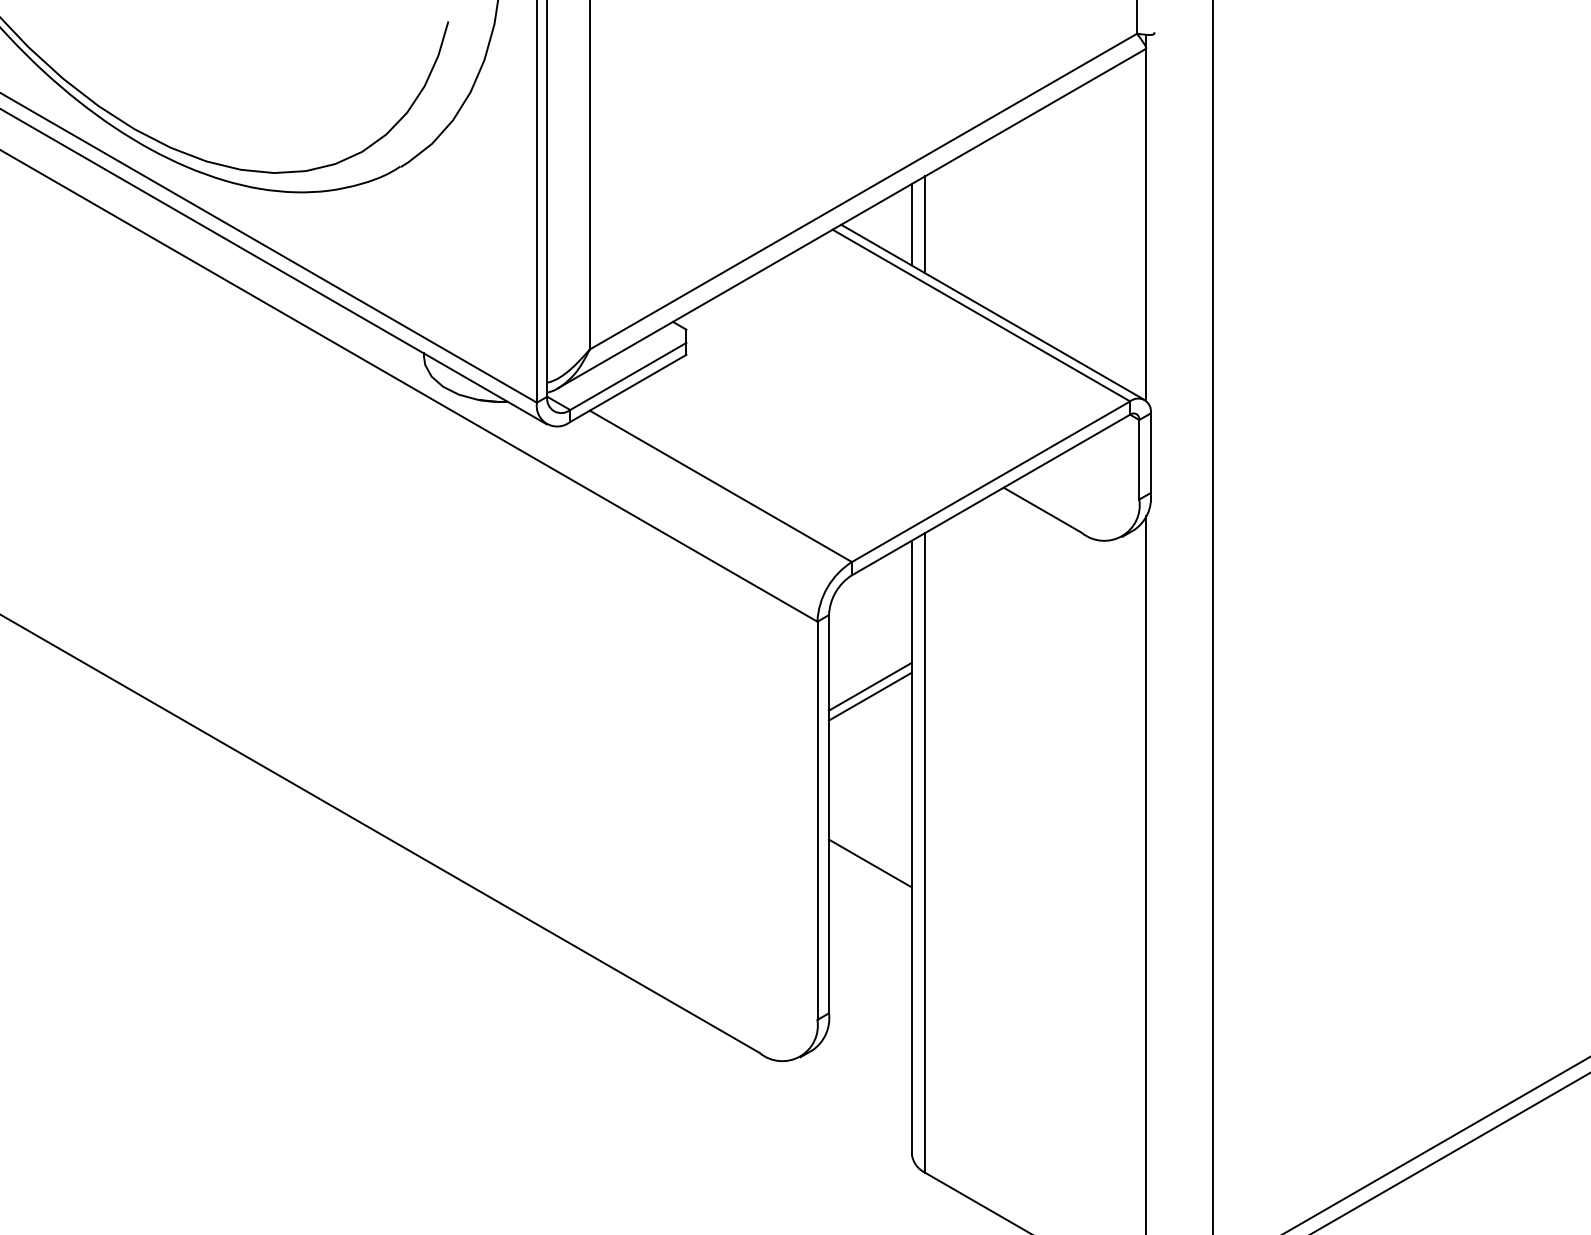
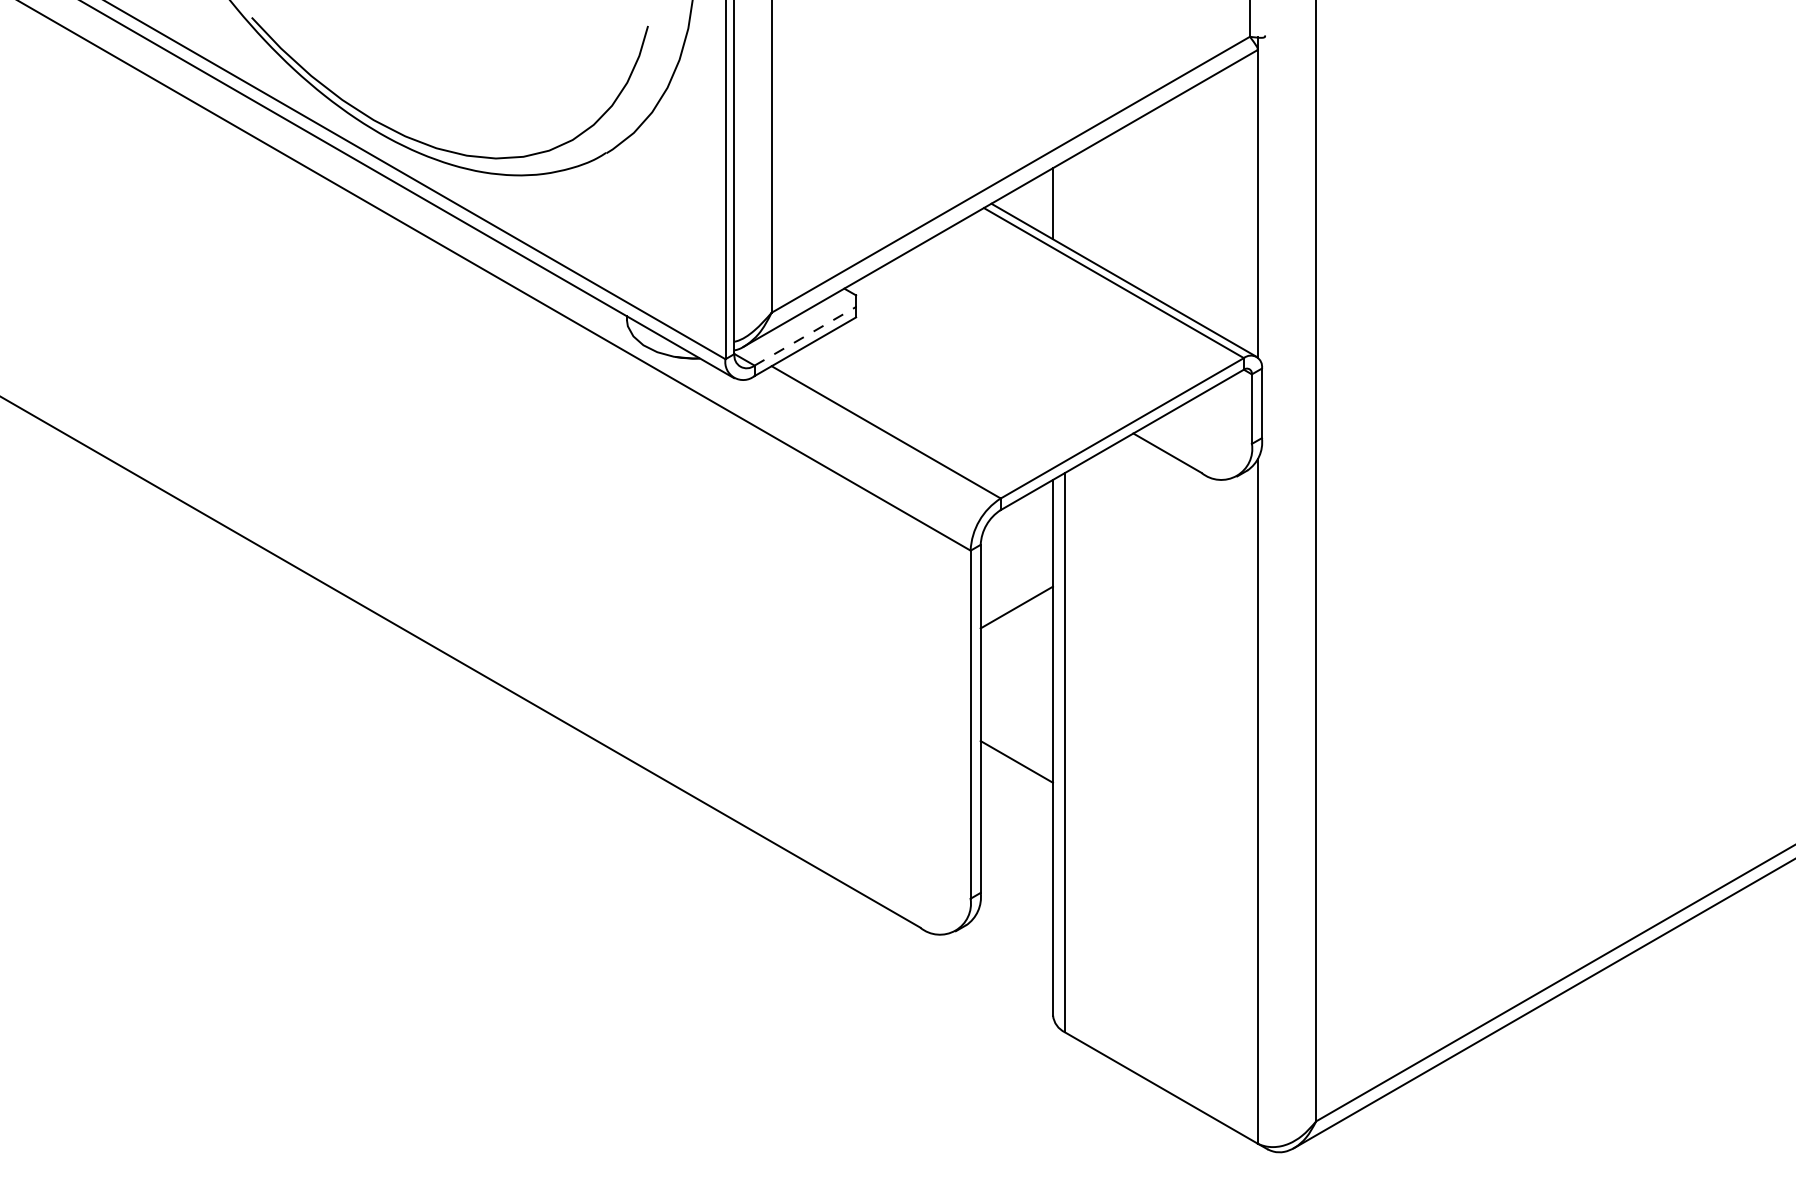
line: (925, 224) -> (1065, 203), removed
line: (628, 376) -> (805, 336), solid -> dashed
line: (869, 697) -> (1016, 616), removed

